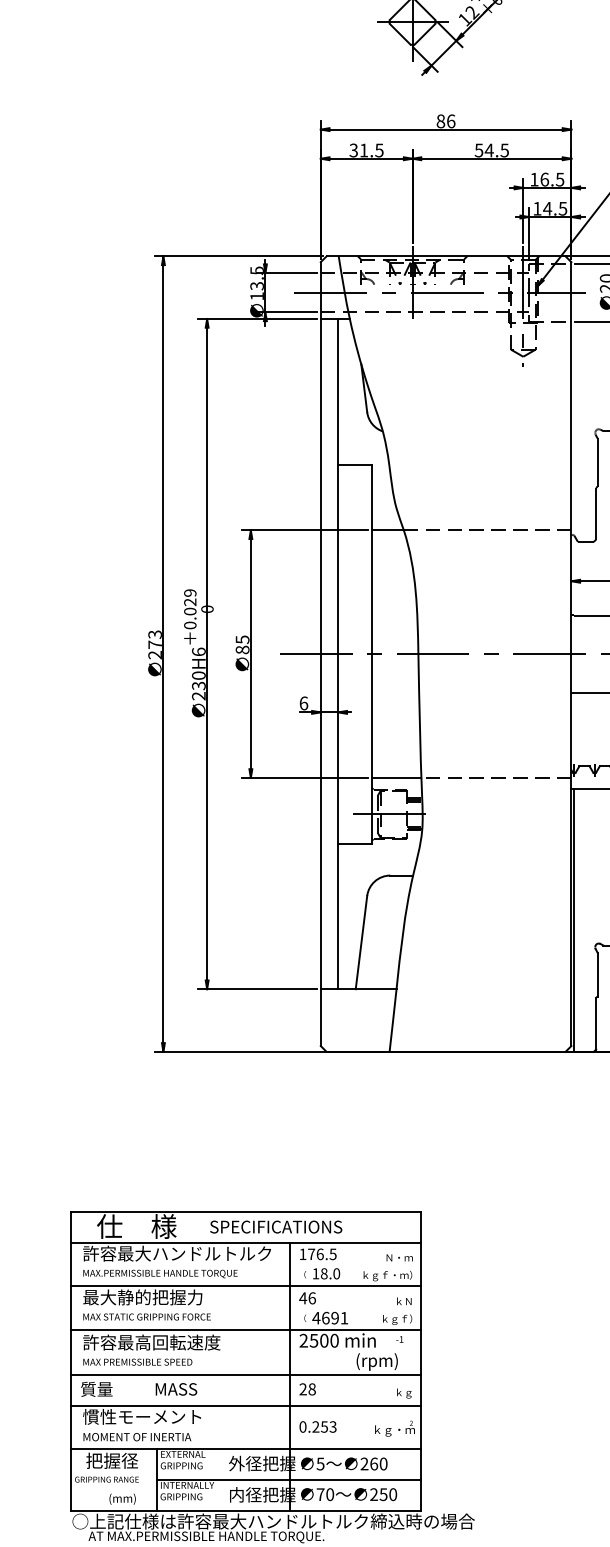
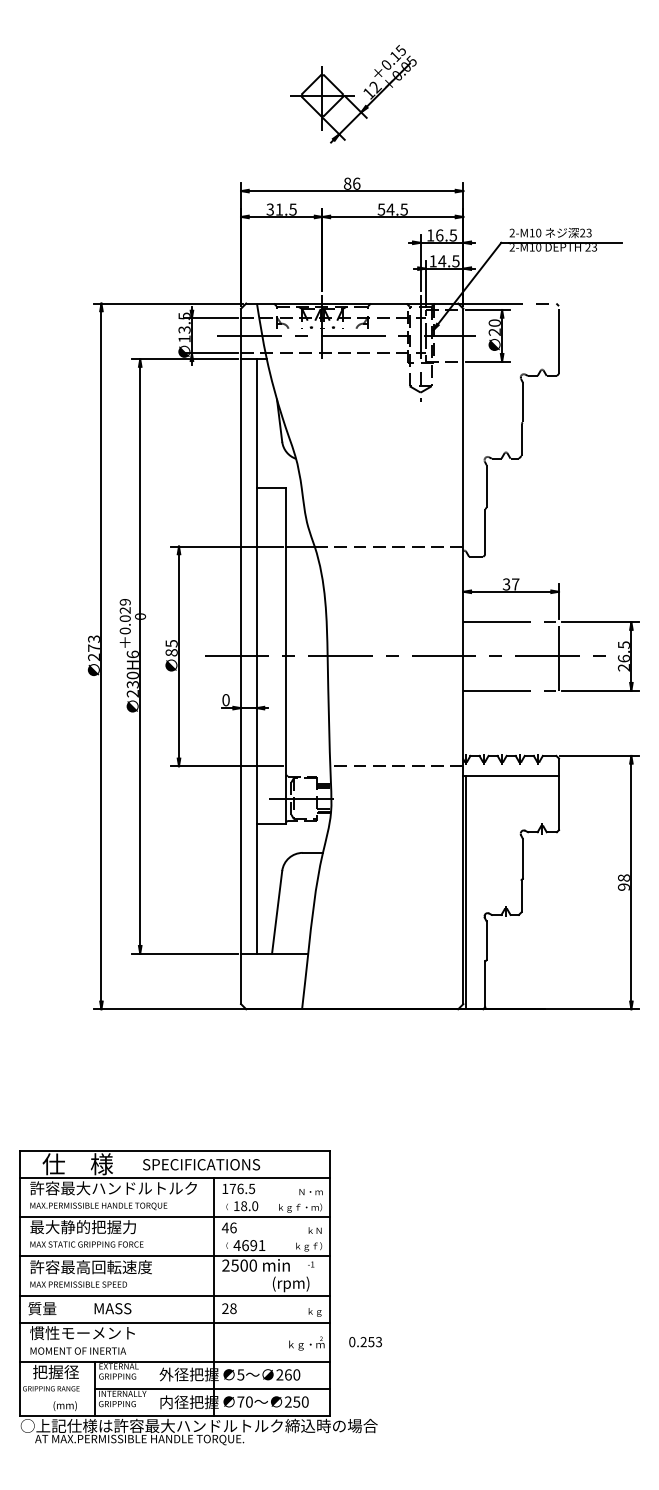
text: (303, 703) -> (225, 700), 6 -> 0
line: (396, 778) -> (308, 766), removed
text: (317, 1427) -> (365, 1342), moved

